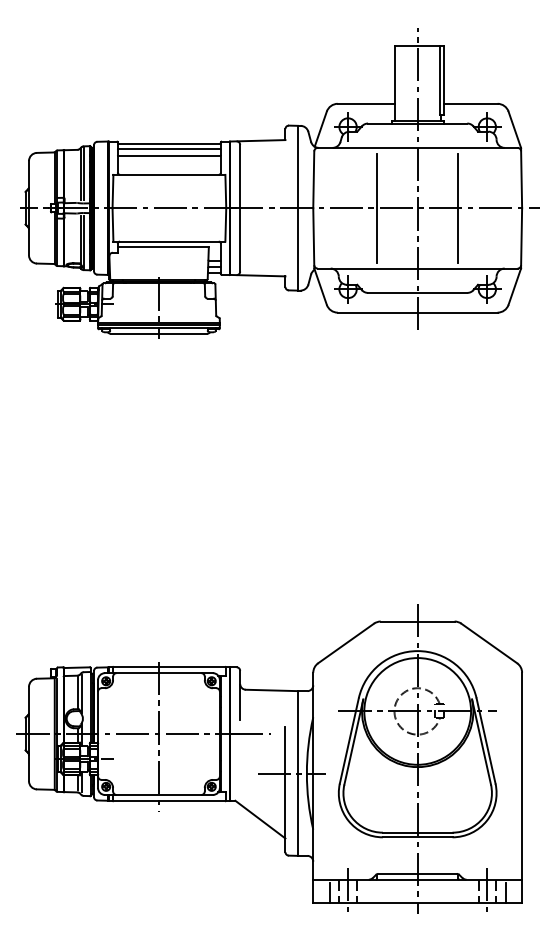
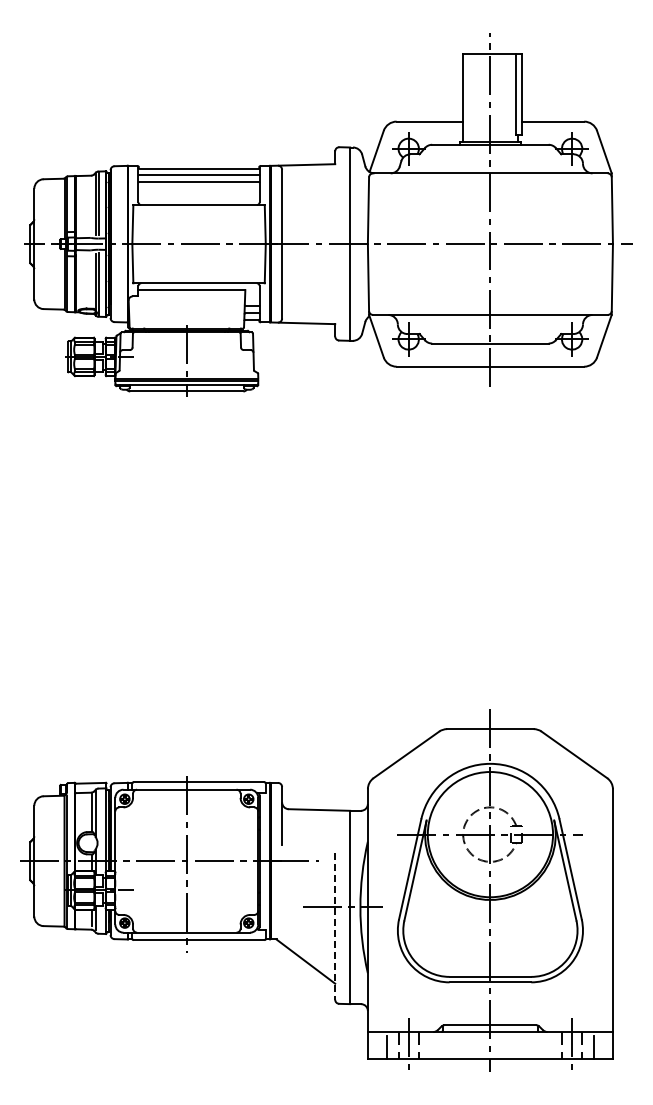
line: (376, 208) -> (442, 244), removed
line: (458, 208) -> (538, 244), removed
line: (285, 790) -> (335, 927), solid -> dashed

